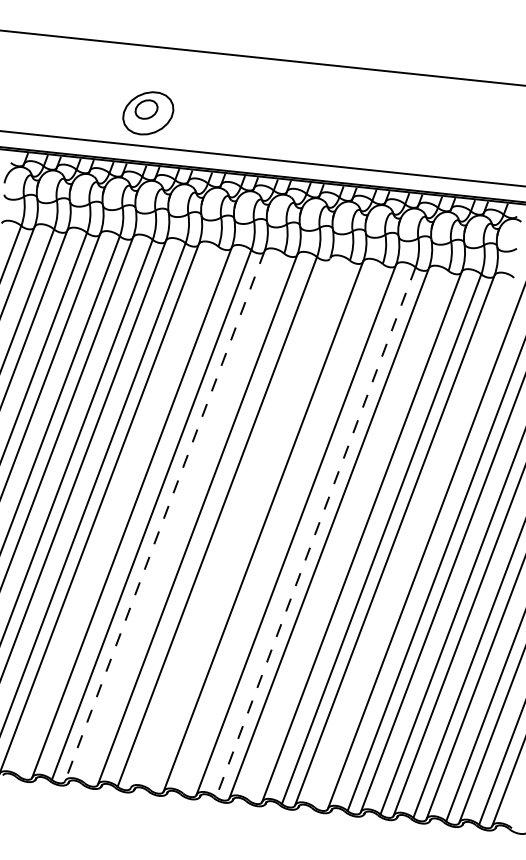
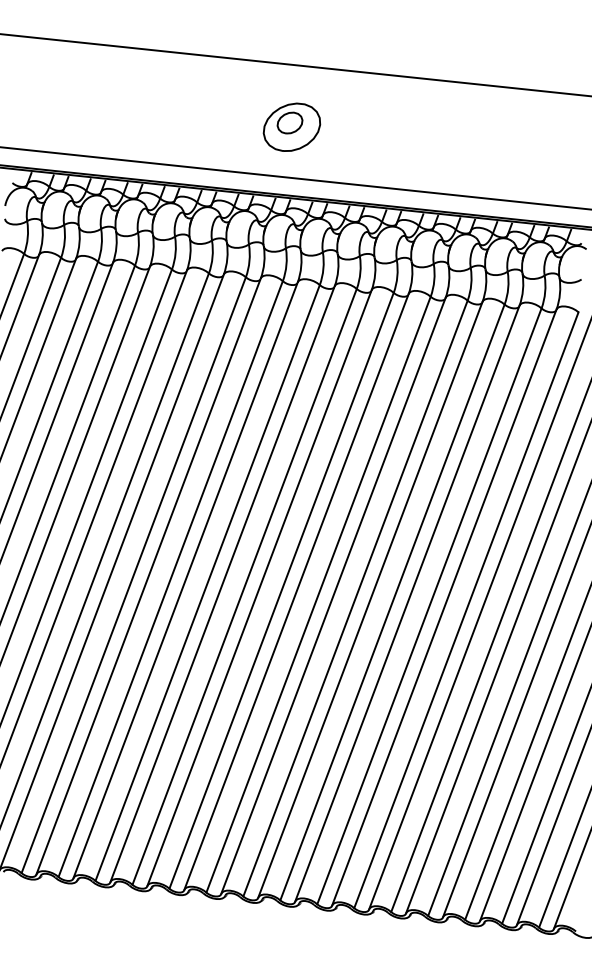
part: (147, 112) -> (291, 126), moved
line: (118, 511) -> (133, 575), added
line: (164, 516) -> (185, 580), dashed -> solid
line: (184, 518) -> (207, 582), added
line: (230, 522) -> (259, 587), added
line: (250, 525) -> (281, 590), added
line: (283, 528) -> (318, 594), added
line: (315, 533) -> (355, 599), dashed -> solid
line: (348, 535) -> (392, 602), added
line: (414, 542) -> (466, 610), added

